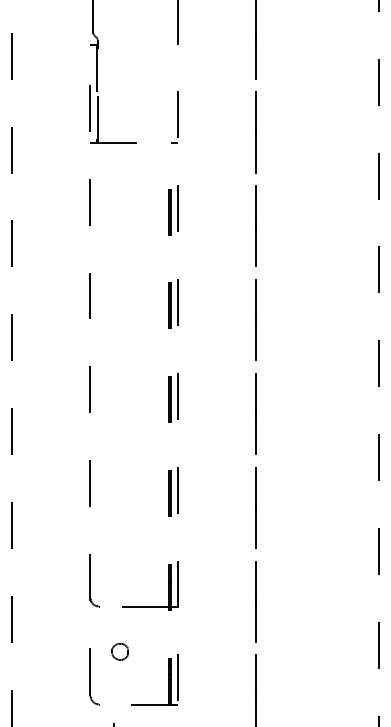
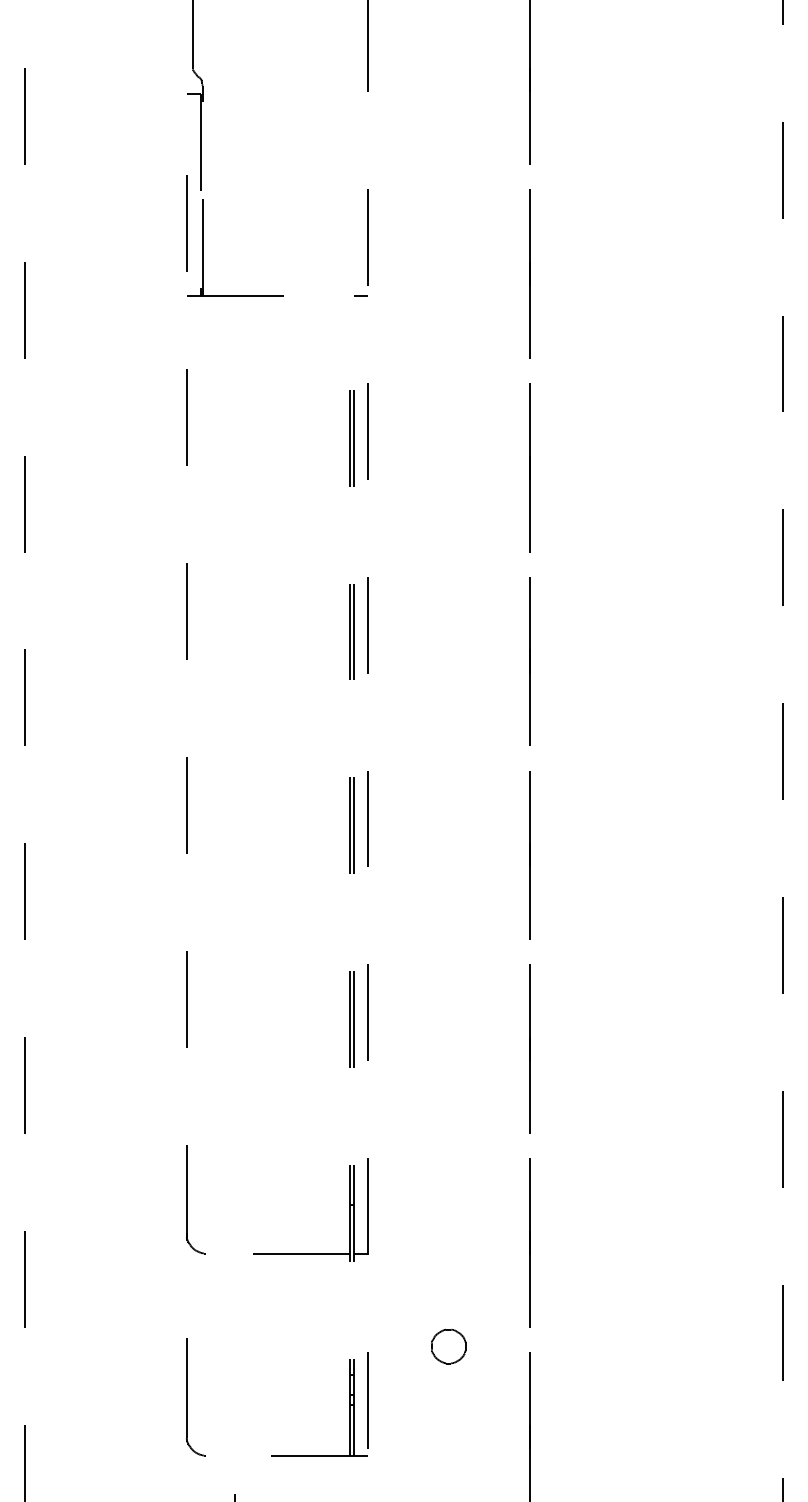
part: (119, 651) -> (447, 1345), moved

